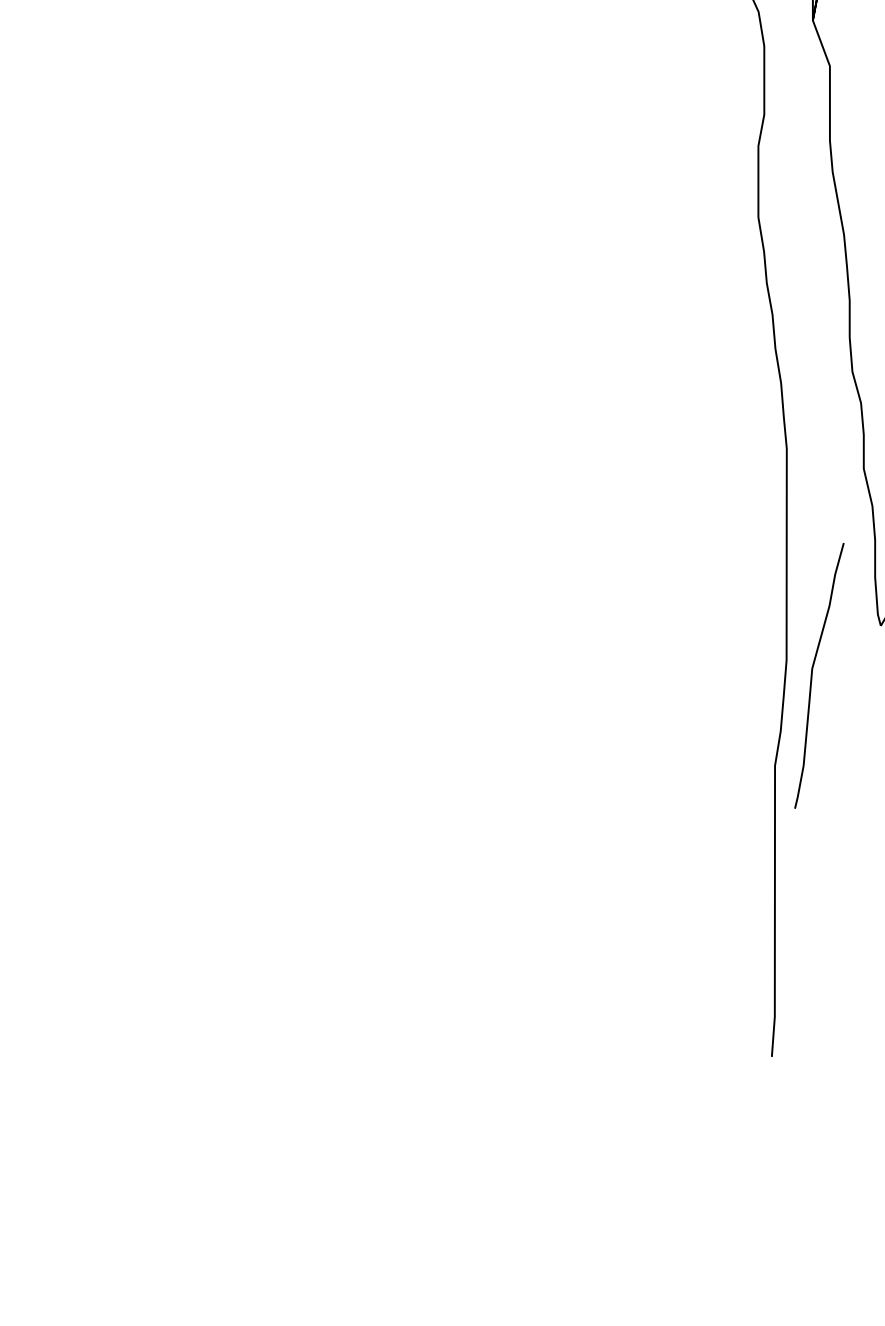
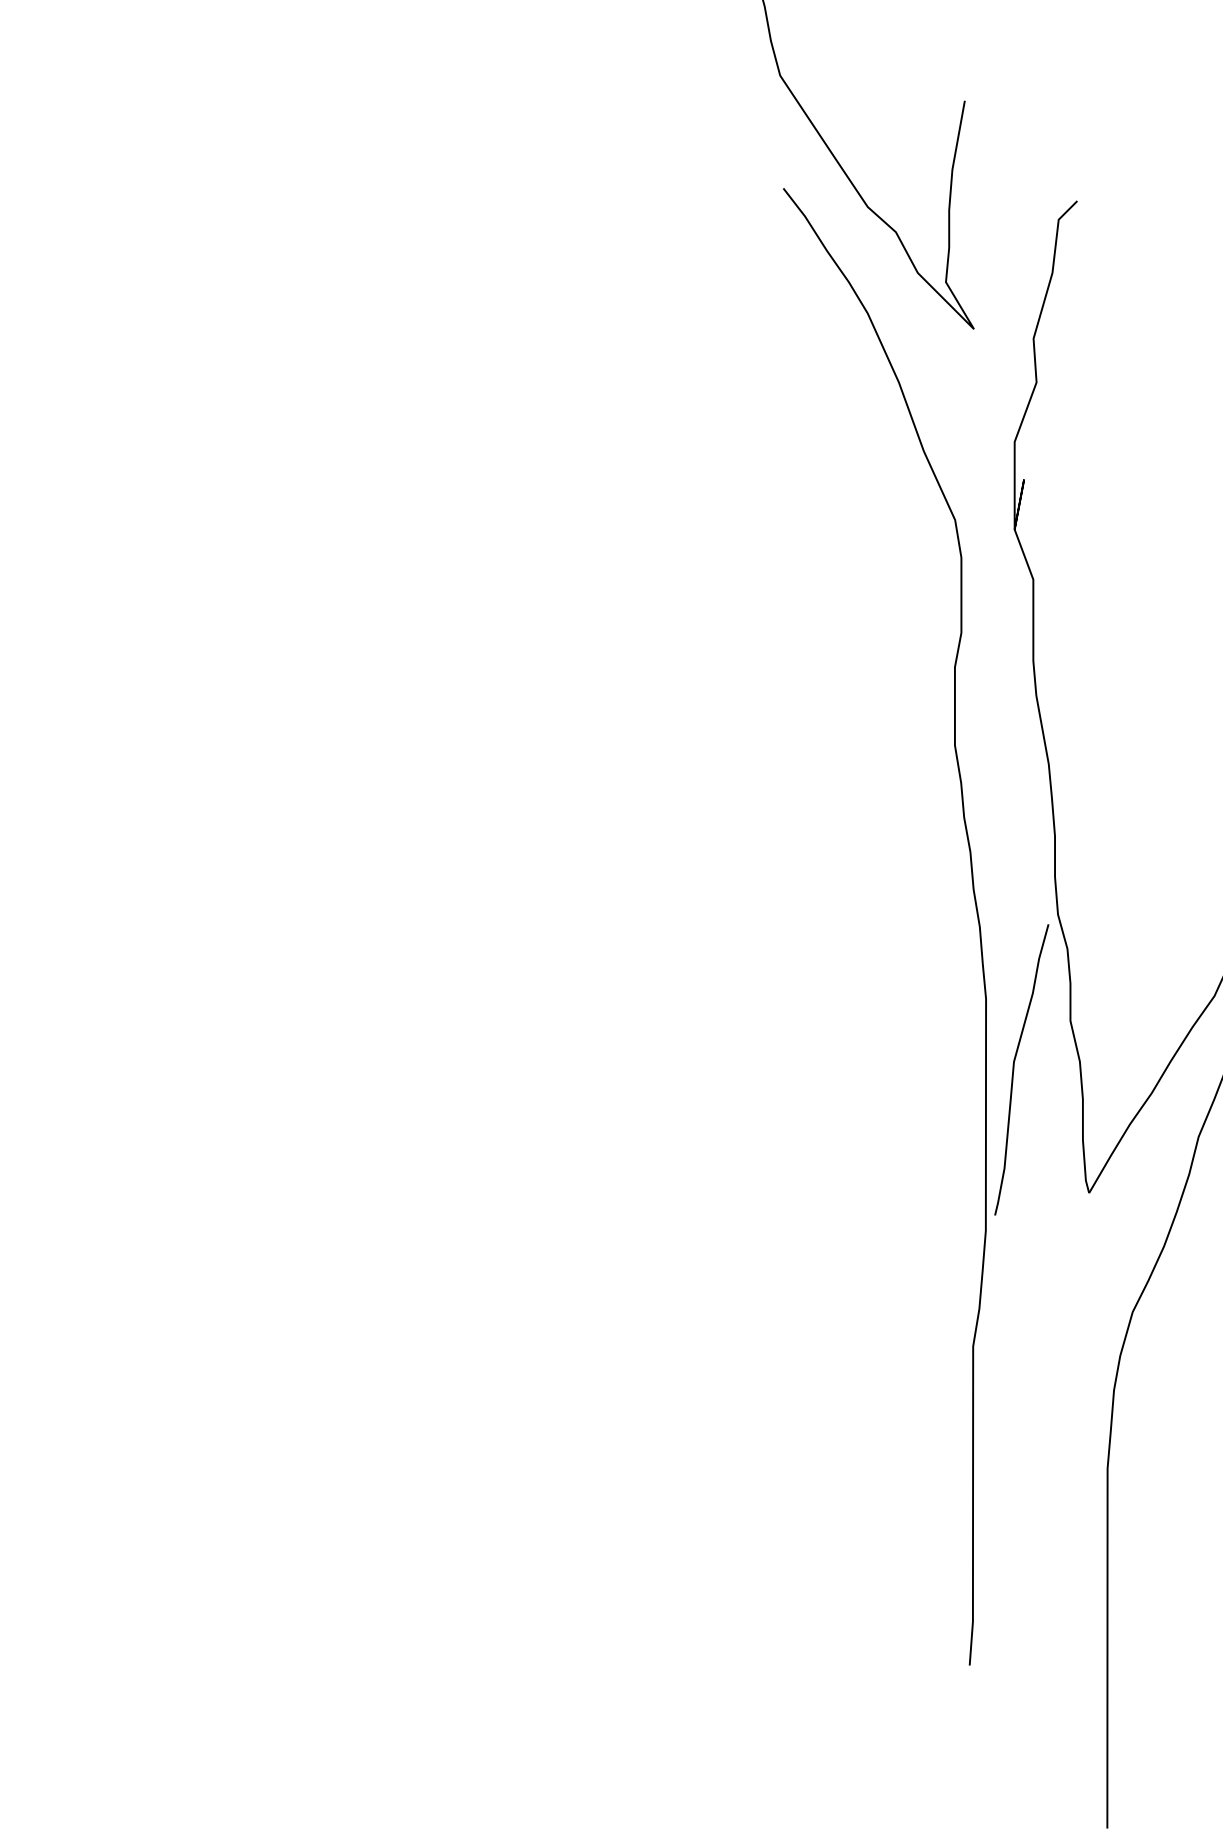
part: (812, 675) -> (1014, 1069), moved

